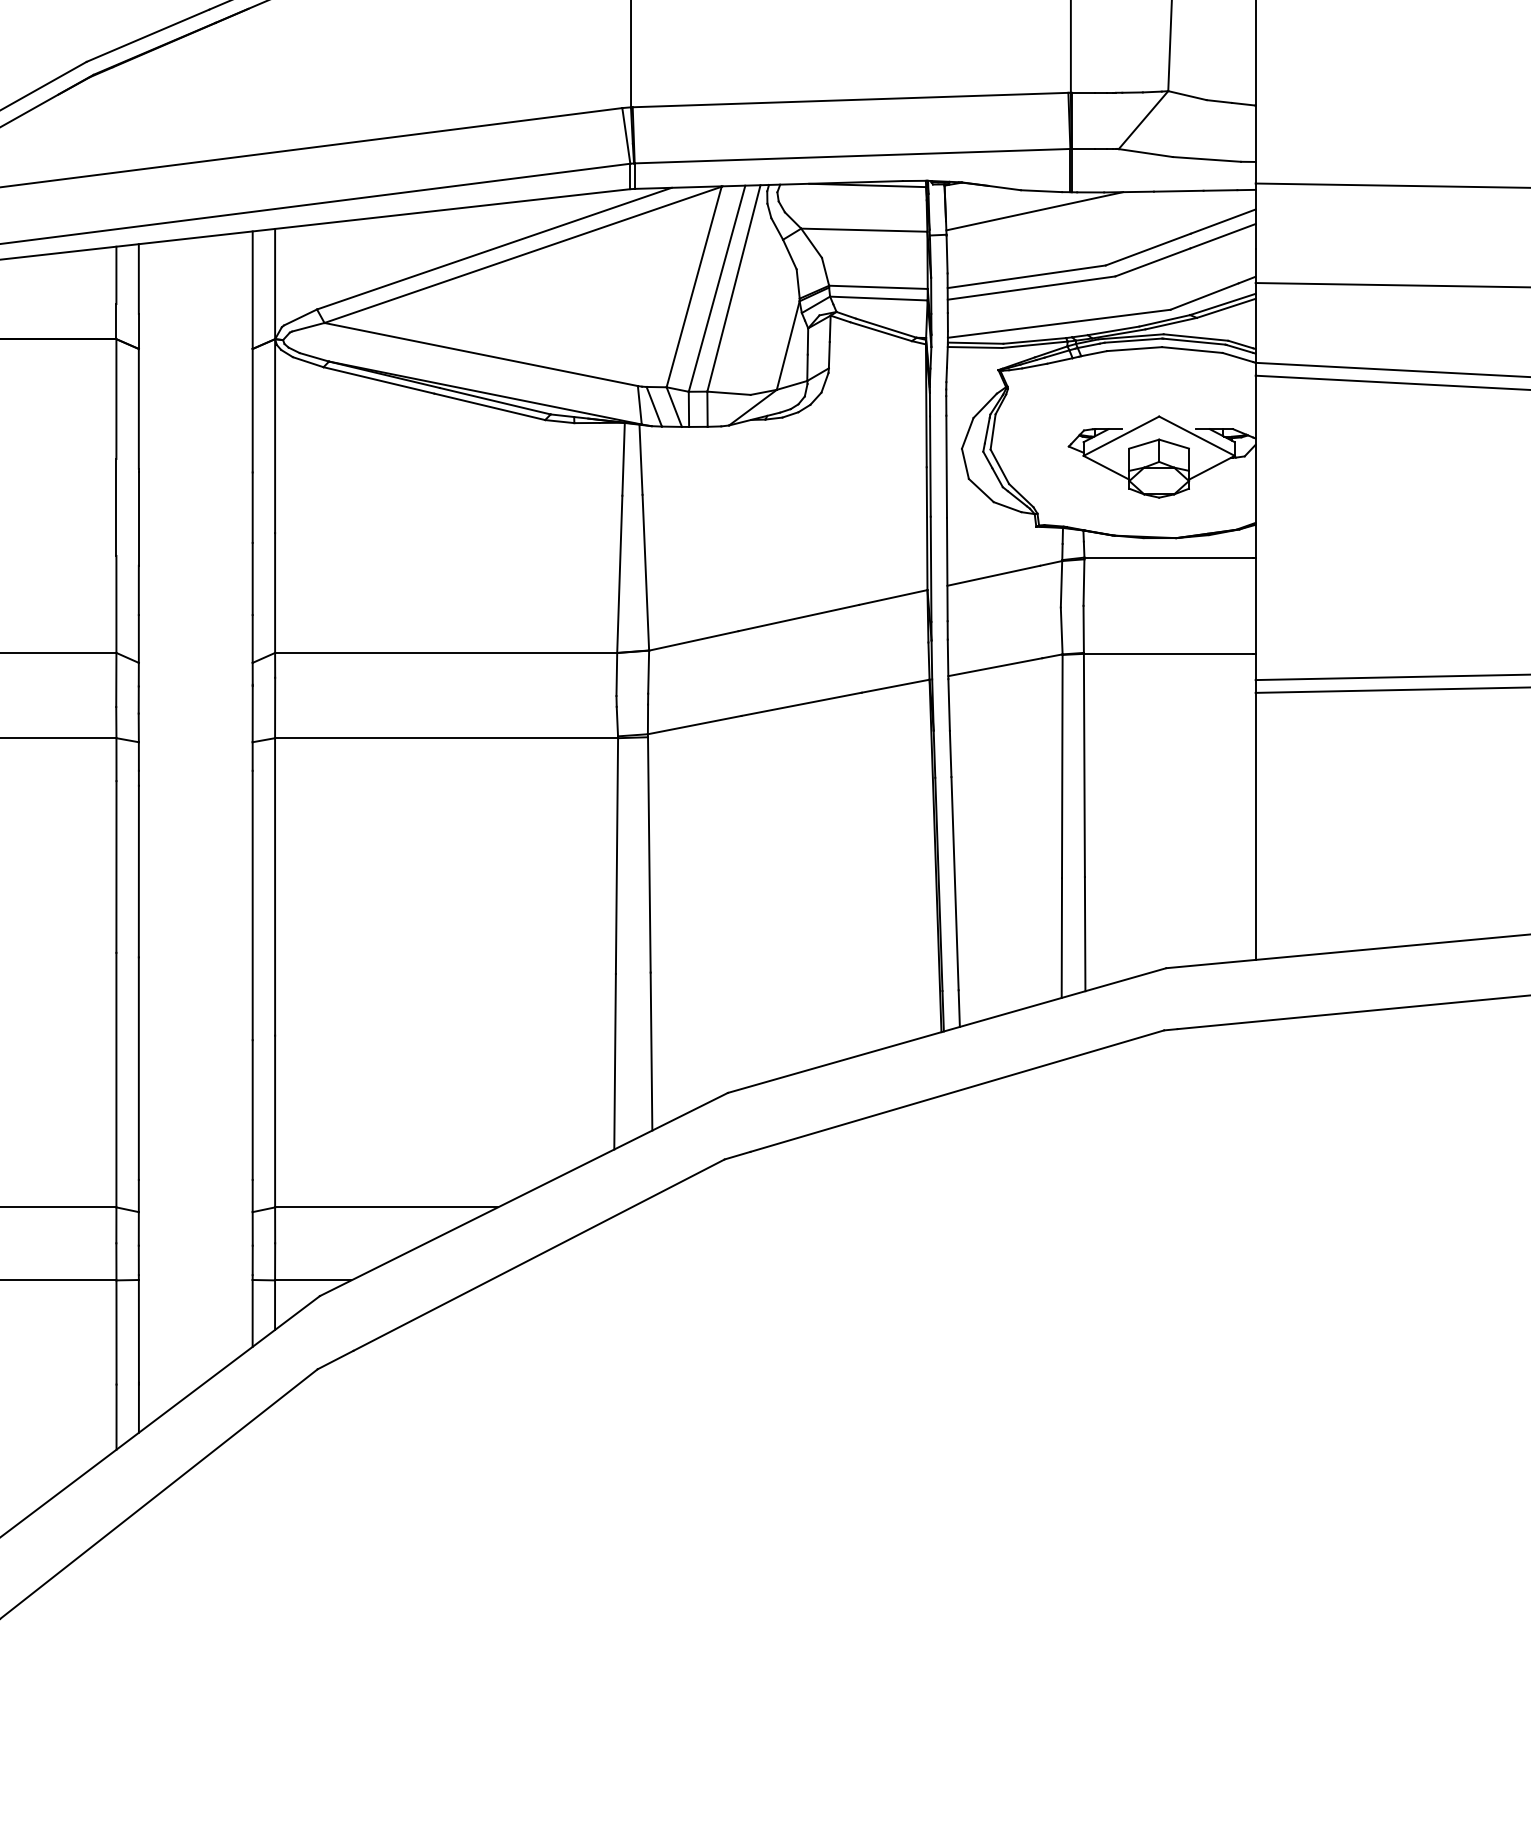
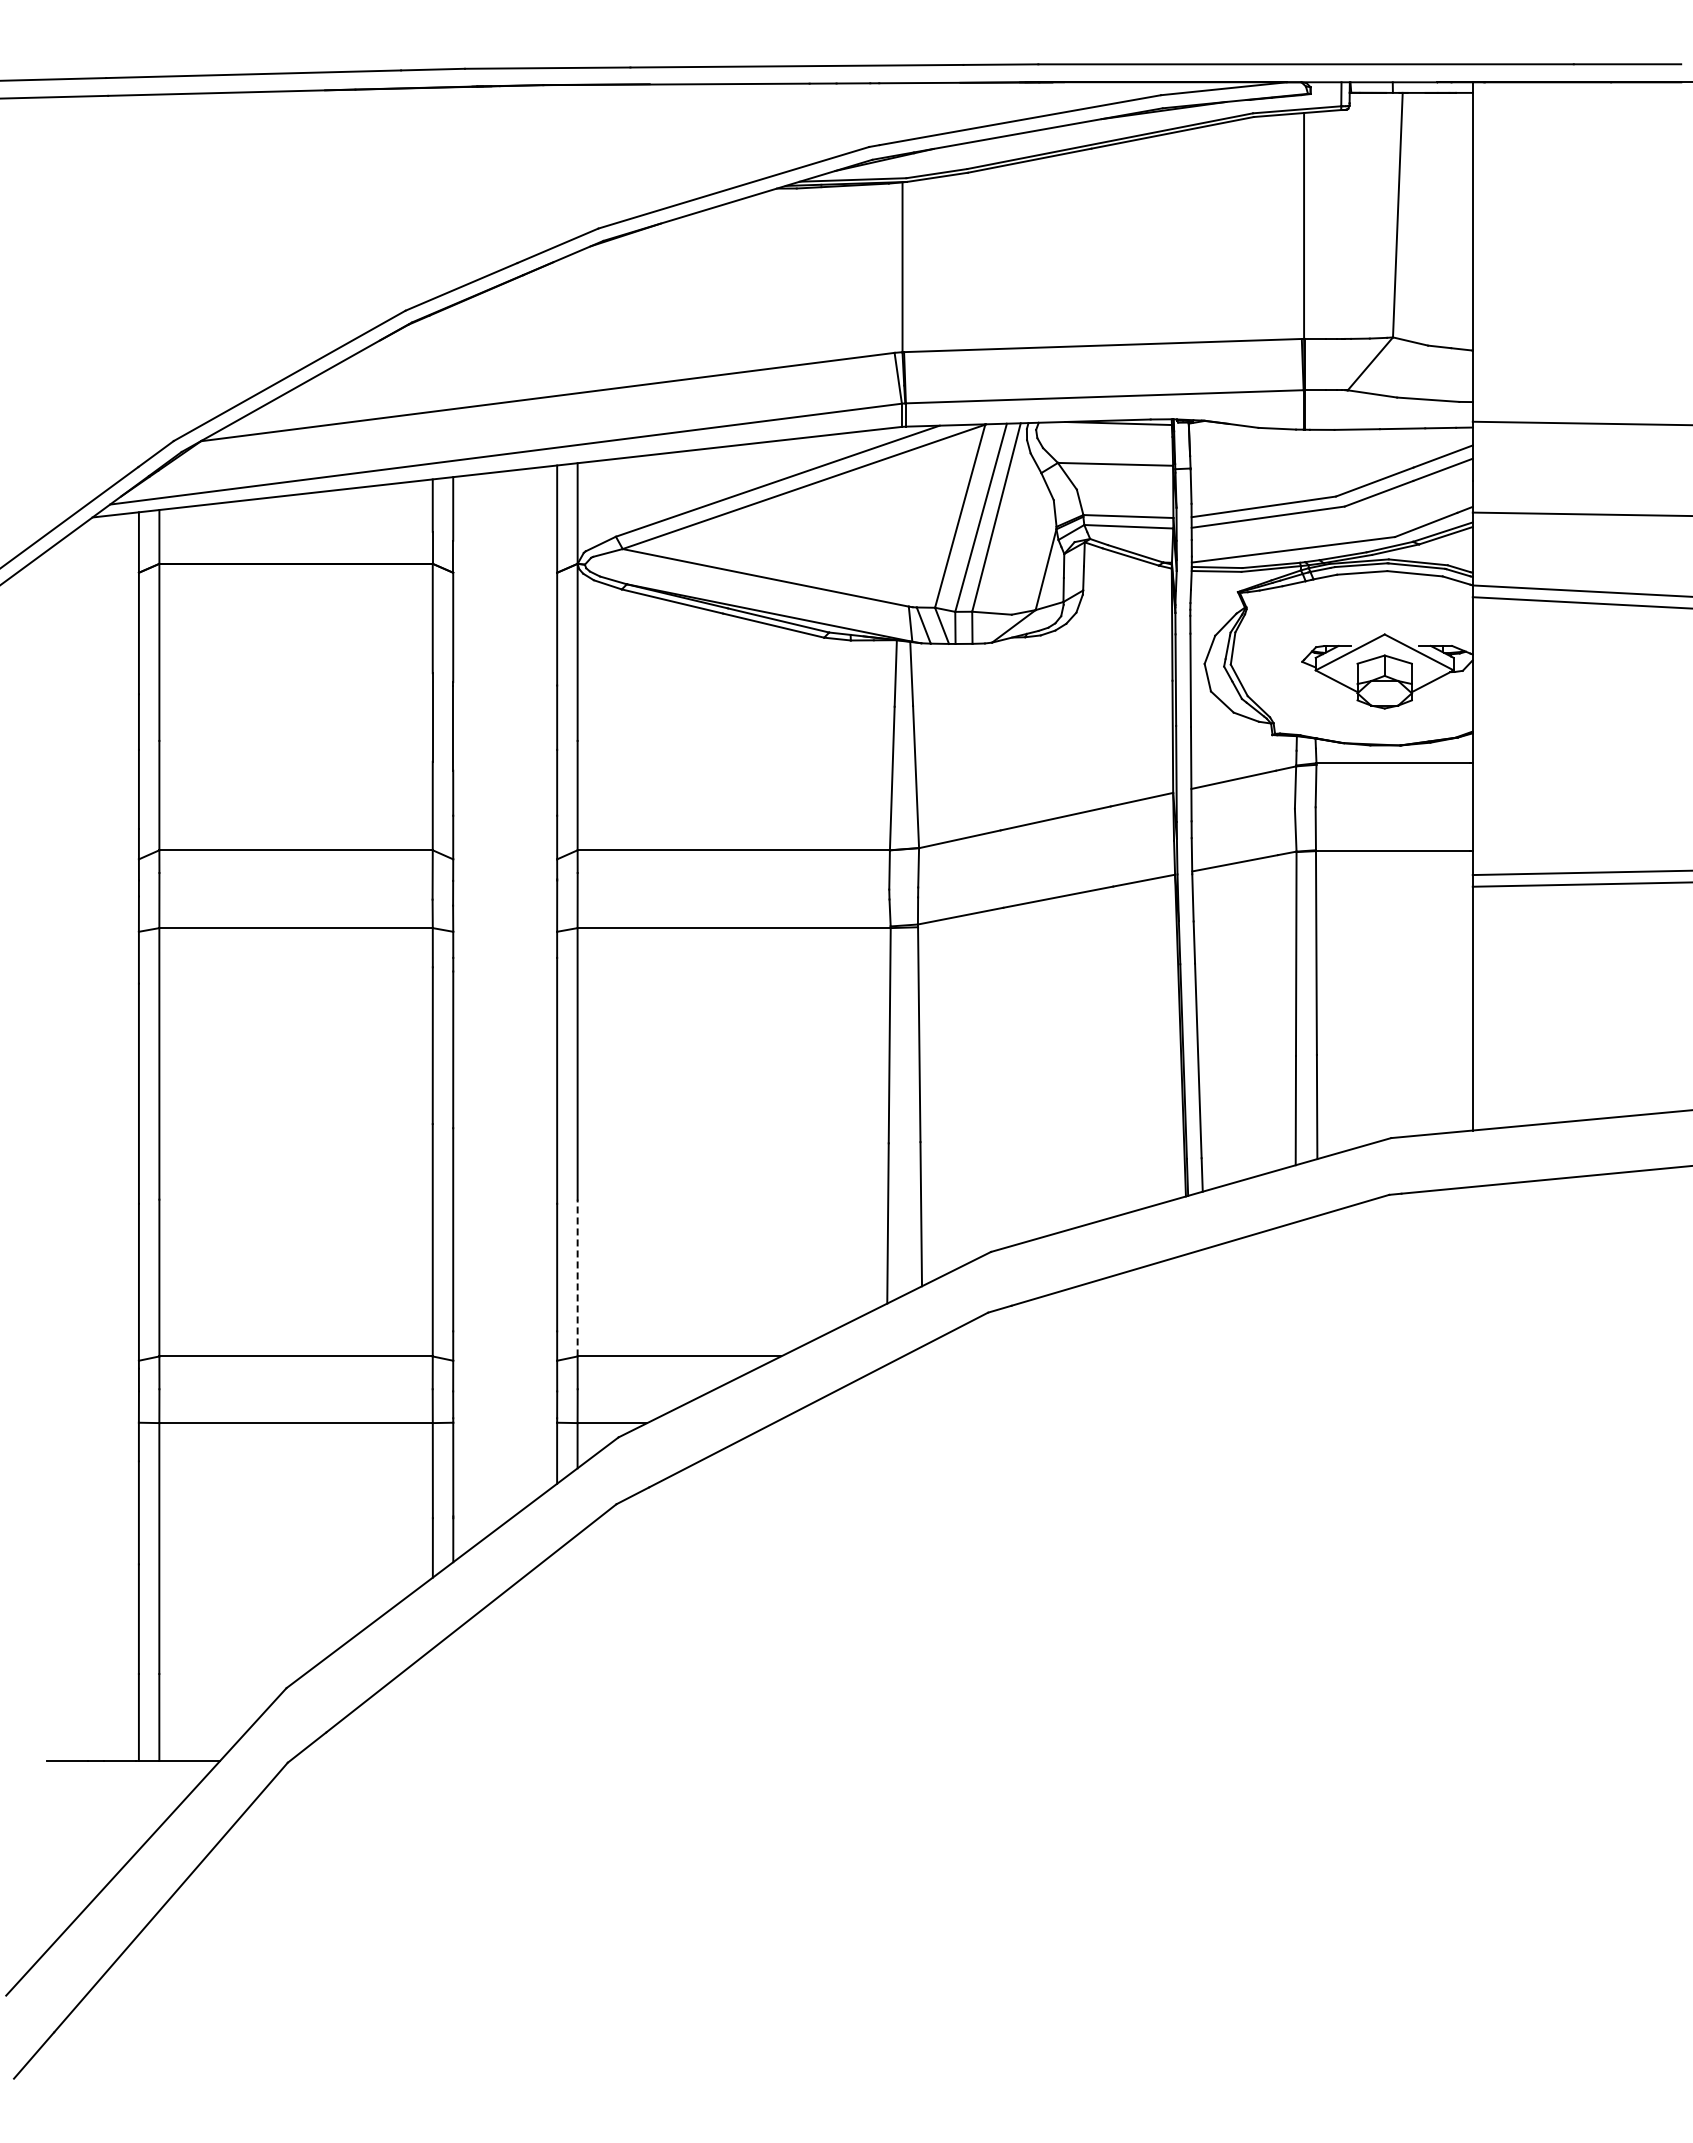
line: (1034, 210) -> (1270, 446), removed
line: (274, 1120) -> (577, 1277), solid -> dashed

